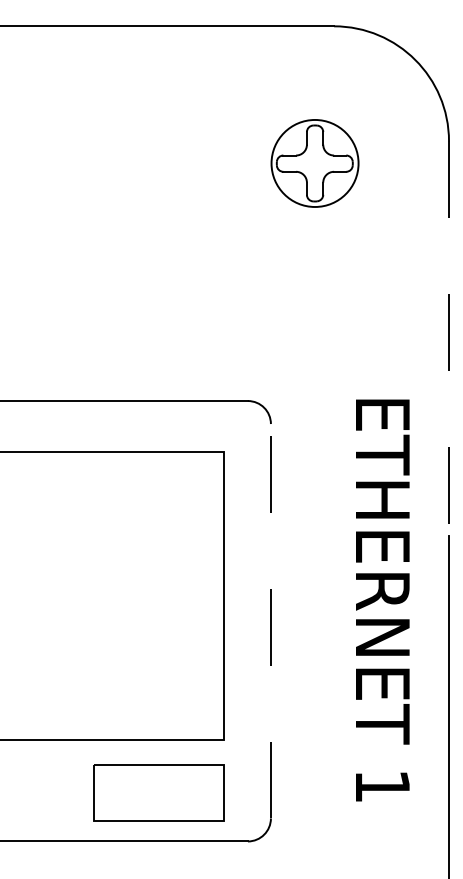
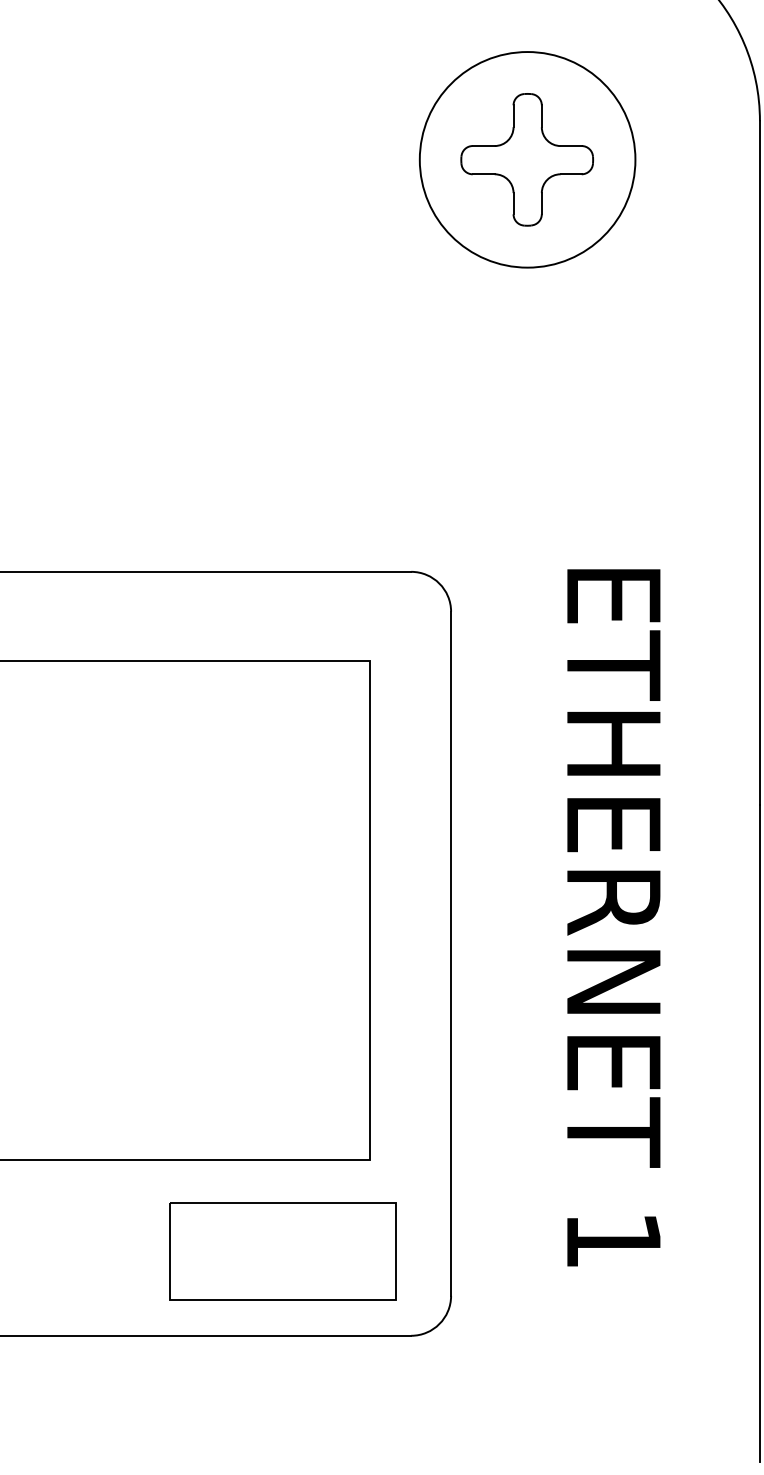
circle: (314, 163) -> (526, 159), size x1.43
line: (448, 338) -> (759, 463), dashed -> solid
text: (382, 600) -> (613, 917), moved
line: (270, 620) -> (450, 952), dashed -> solid
part: (158, 792) -> (282, 1250), moved

